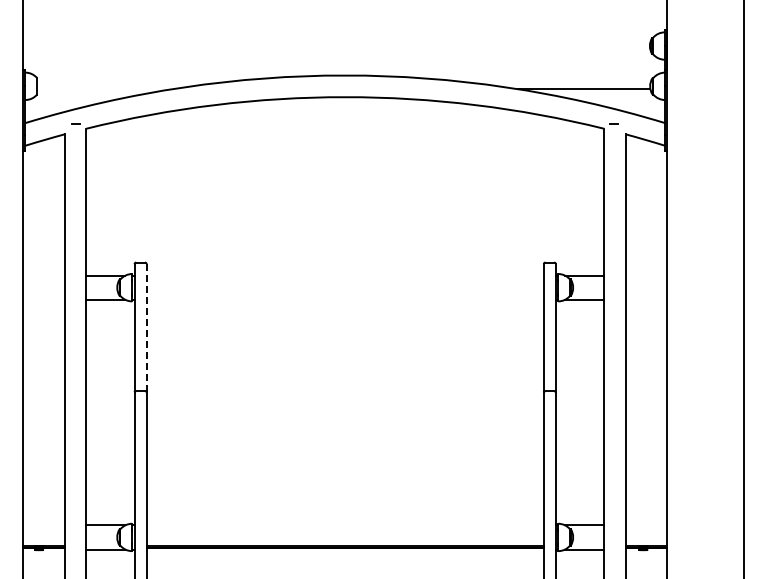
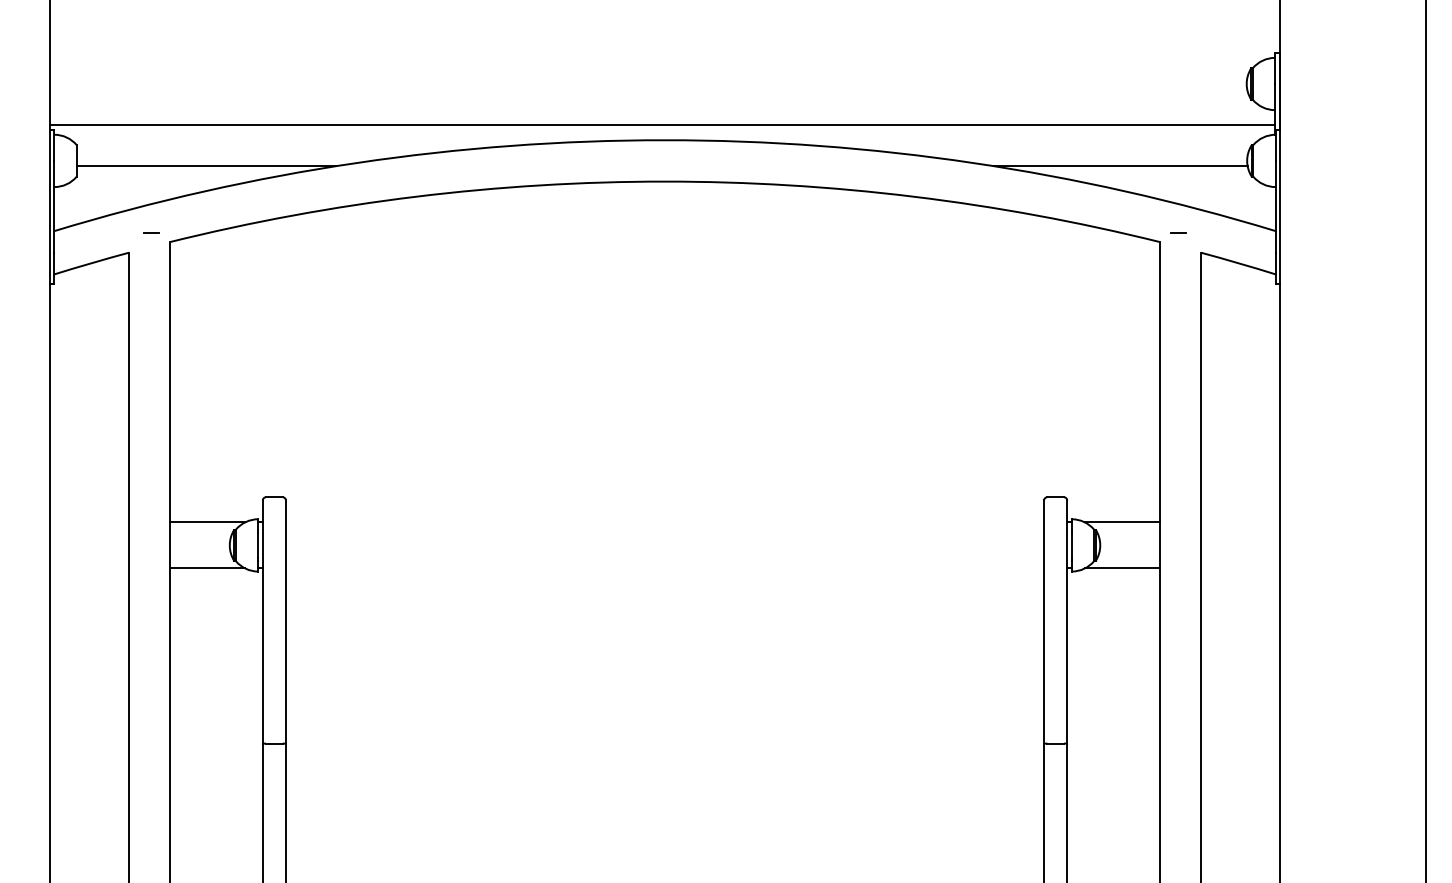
line: (343, 67) -> (661, 124), added
line: (104, 89) -> (205, 166), added
line: (146, 328) -> (285, 623), dashed -> solid

